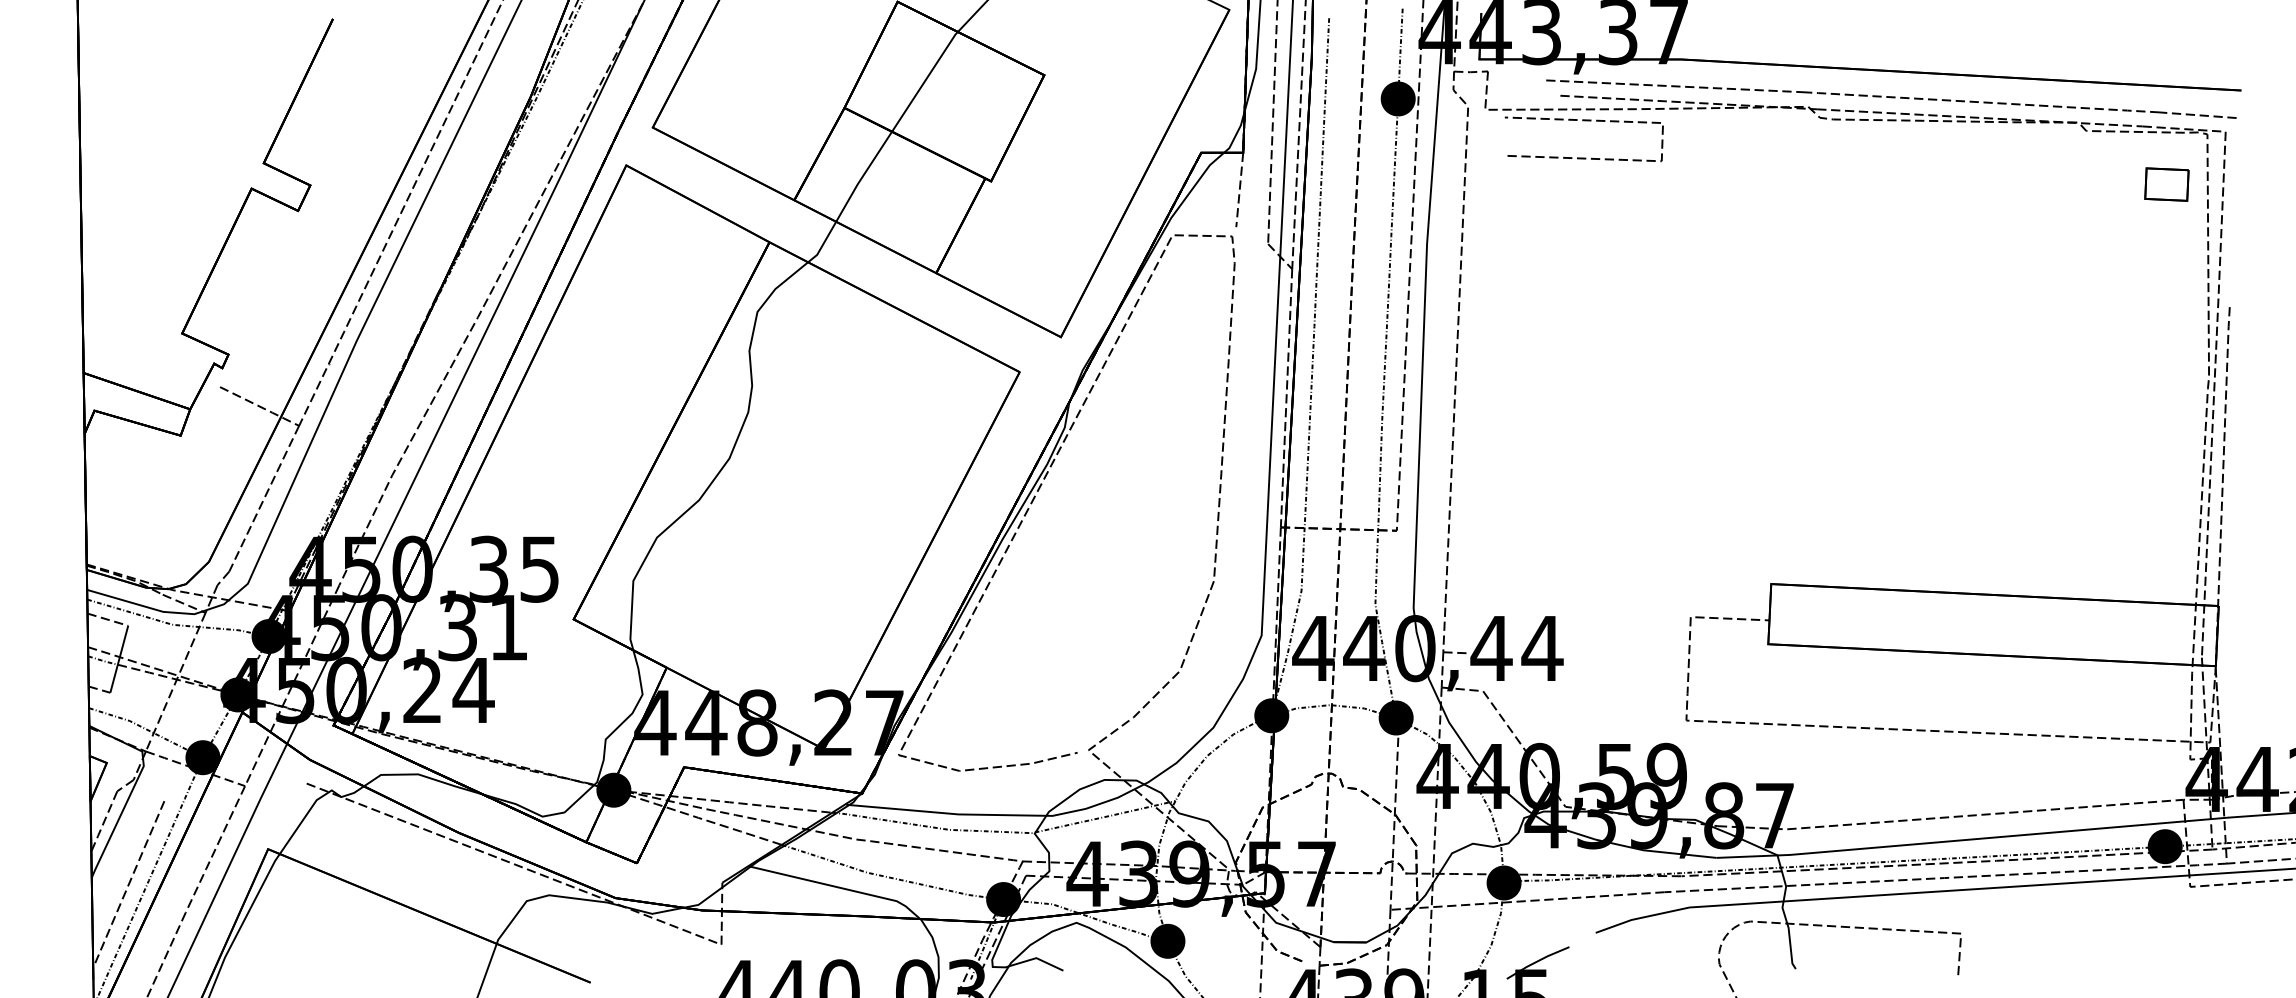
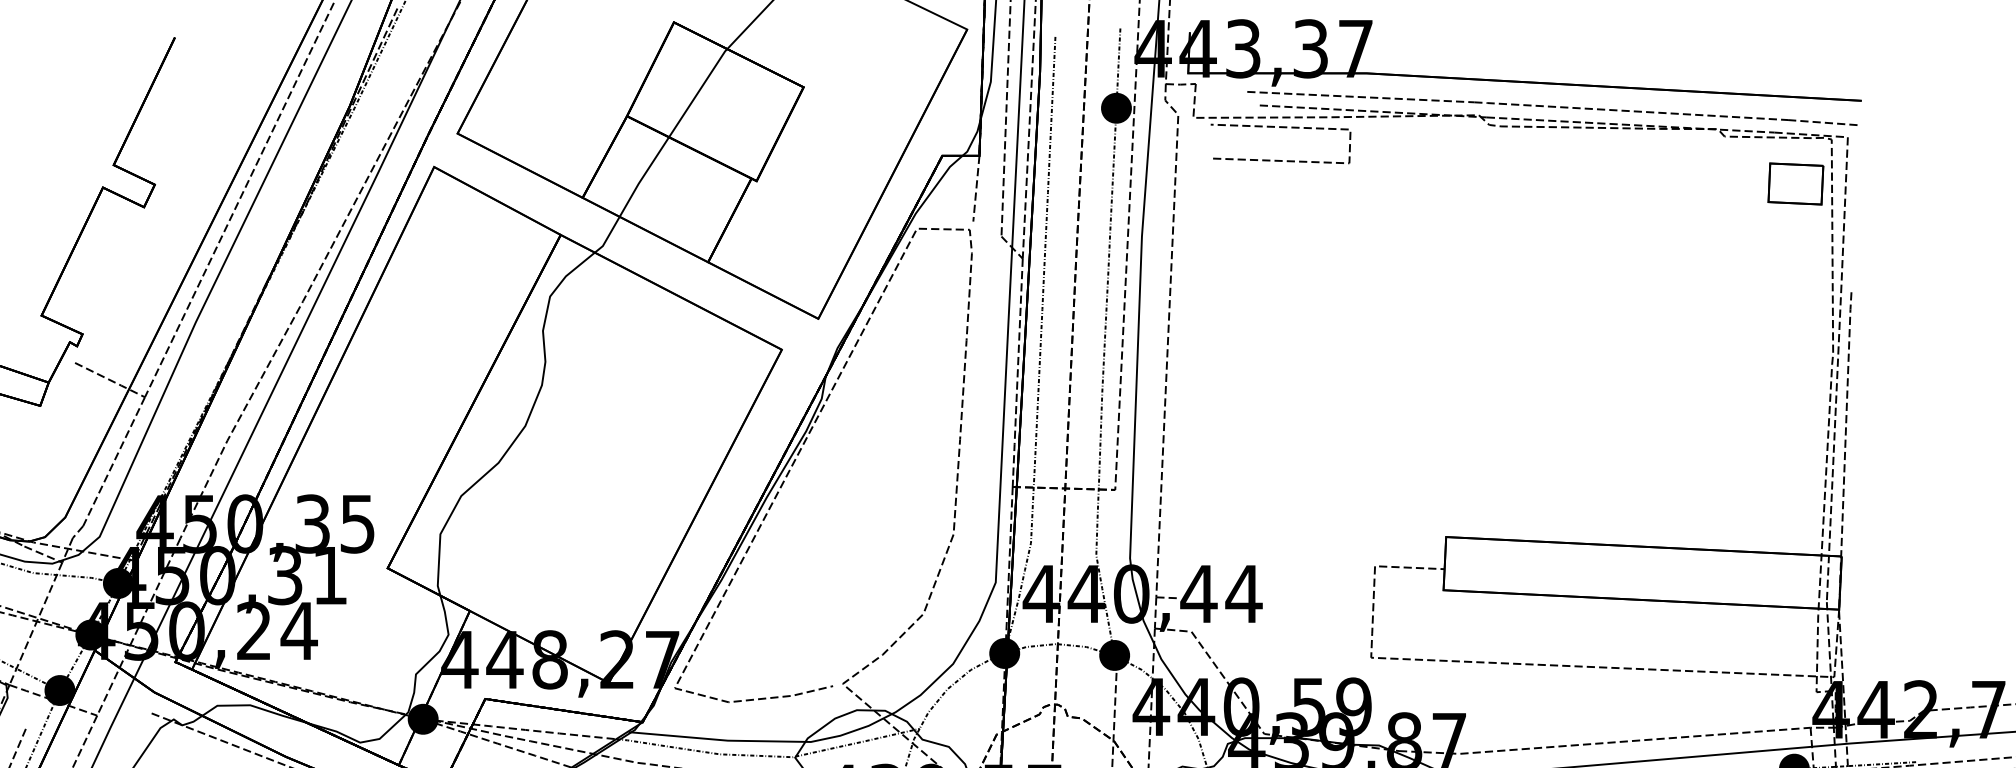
part: (2166, 184) -> (1795, 183), size x1.43

